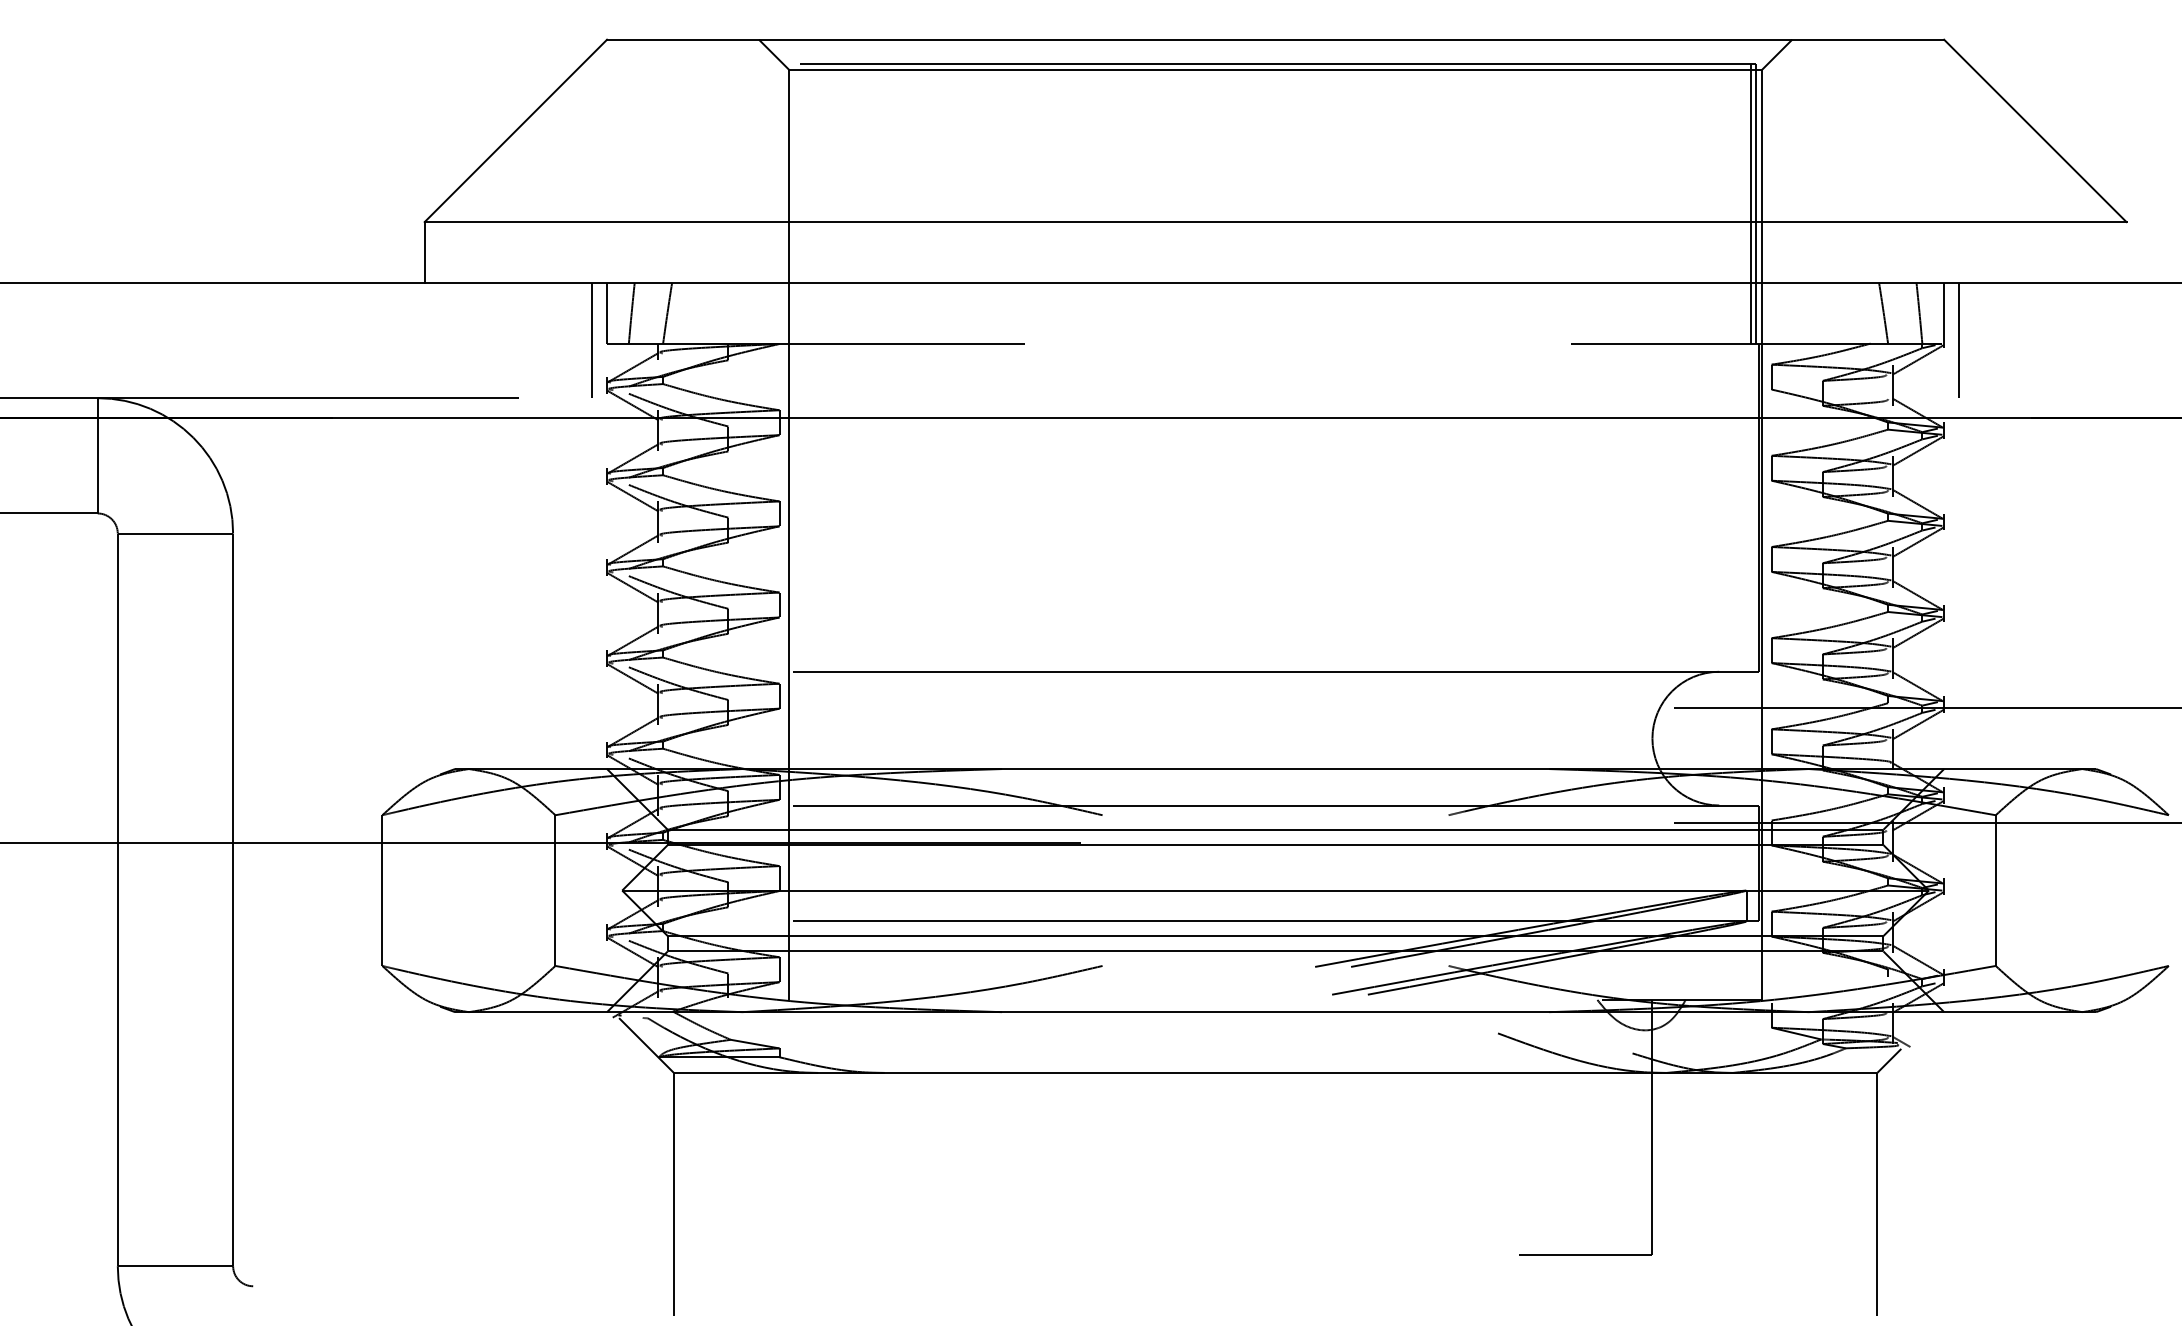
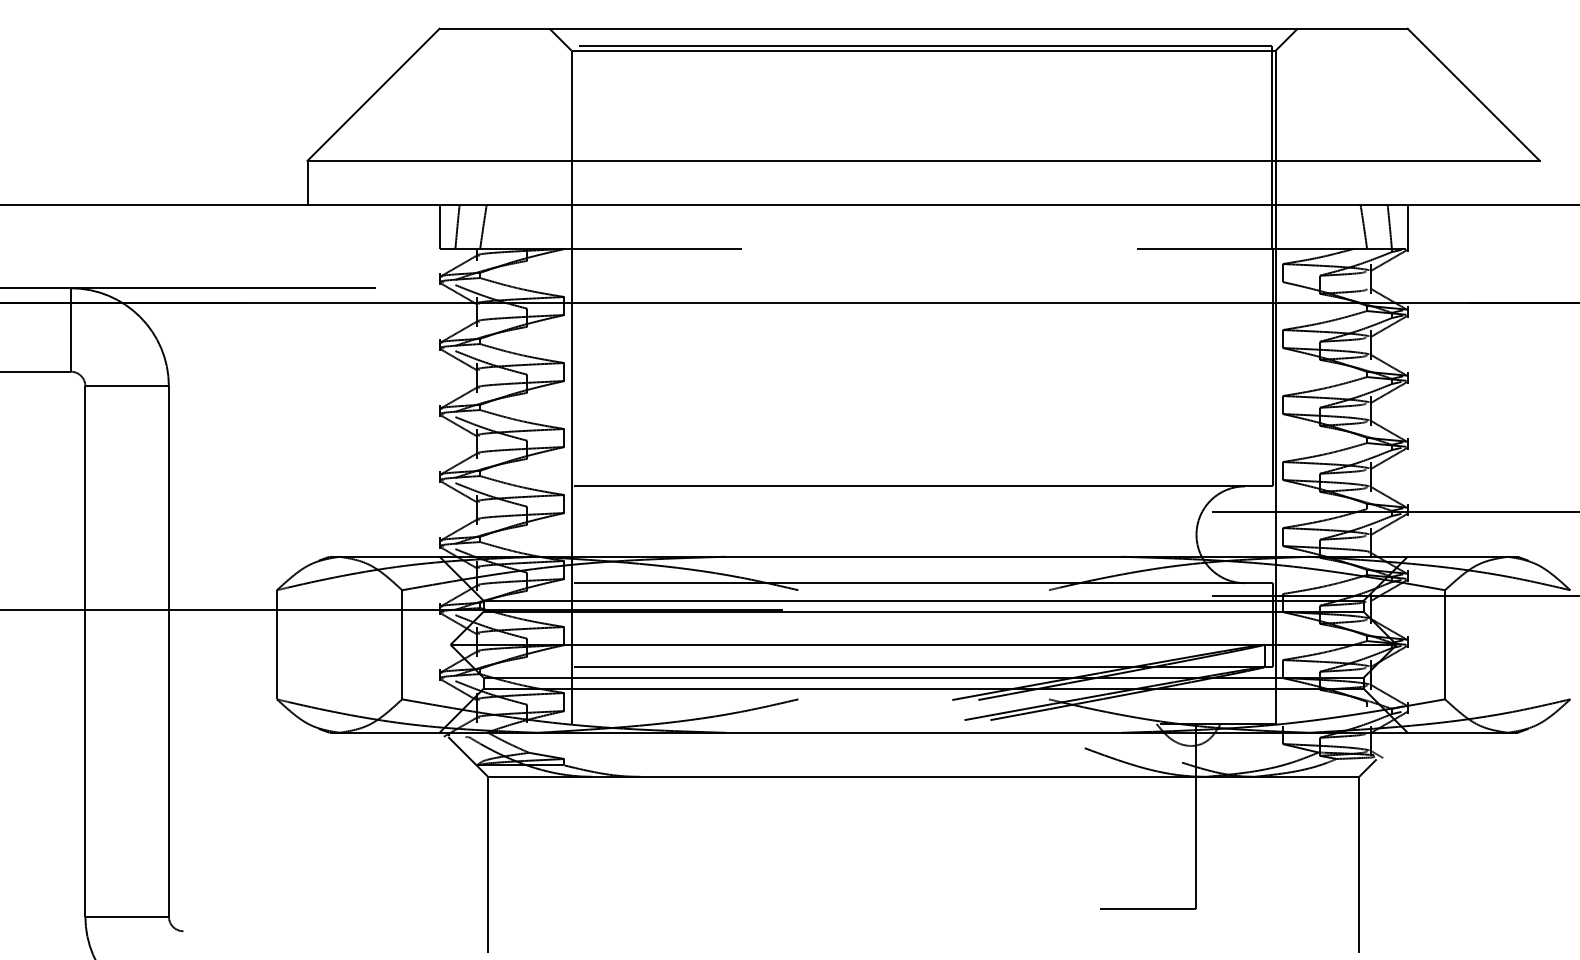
line: (1751, 203) -> (1268, 147), removed
line: (592, 340) -> (429, 246), removed
line: (1958, 340) -> (1418, 246), removed

